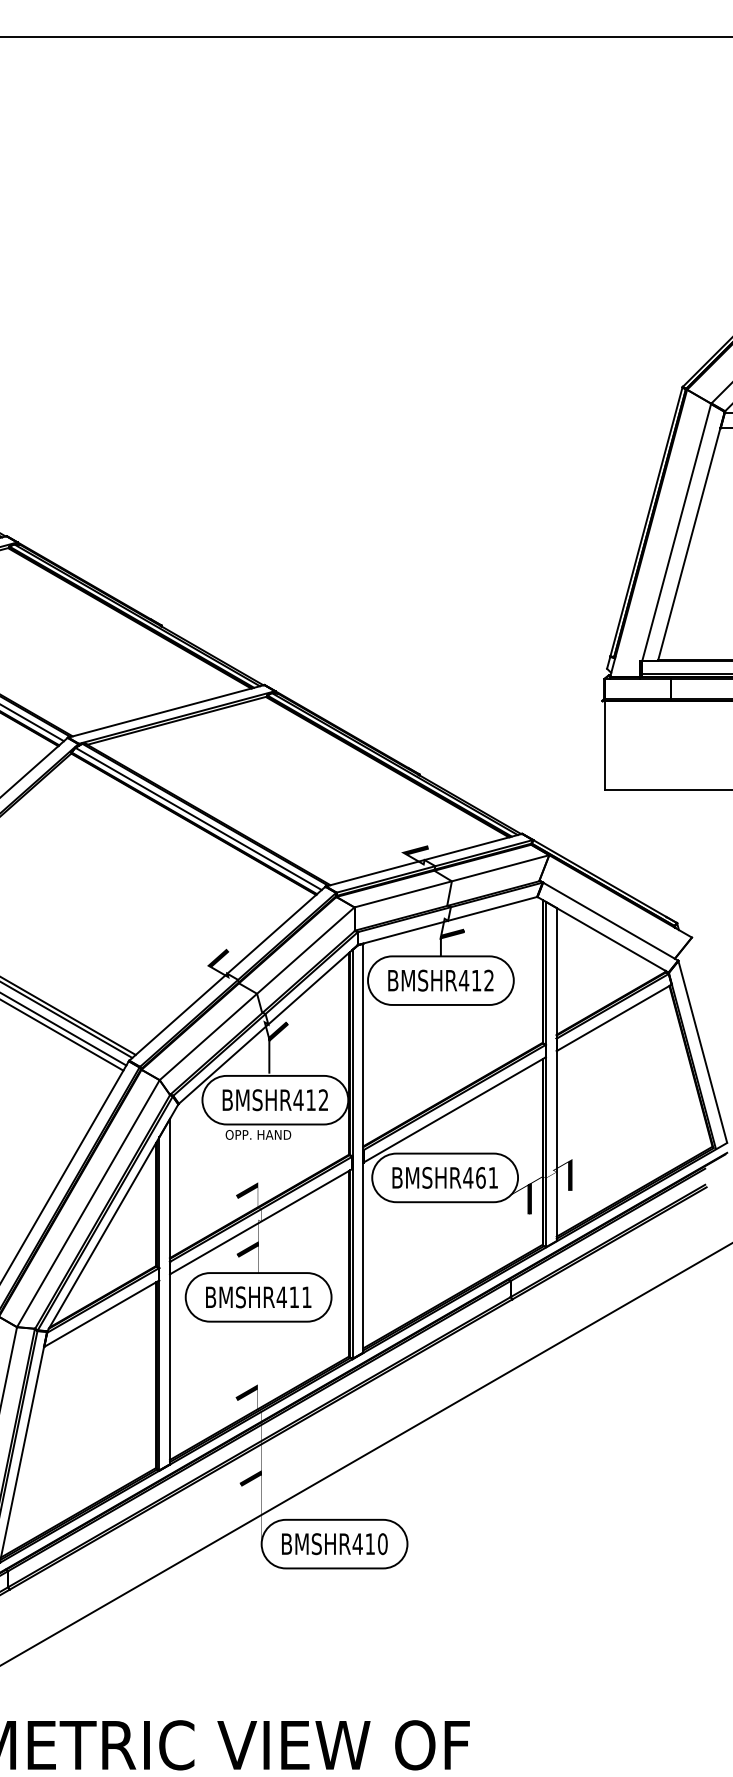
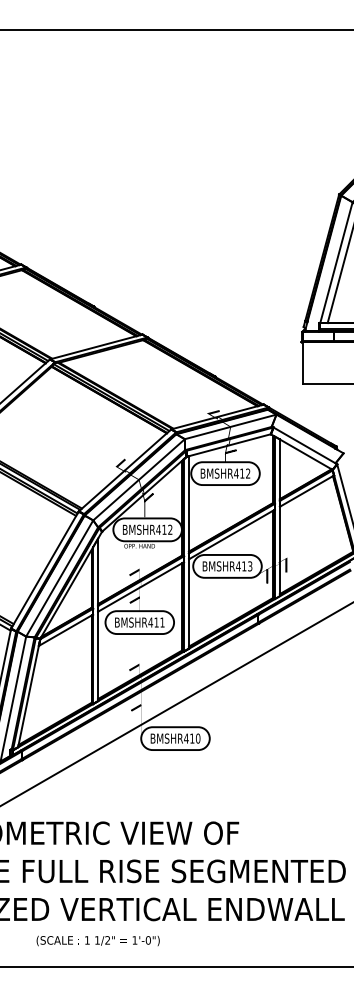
text: (487, 1178) -> (247, 566), BMSHR461 -> BMSHR413

